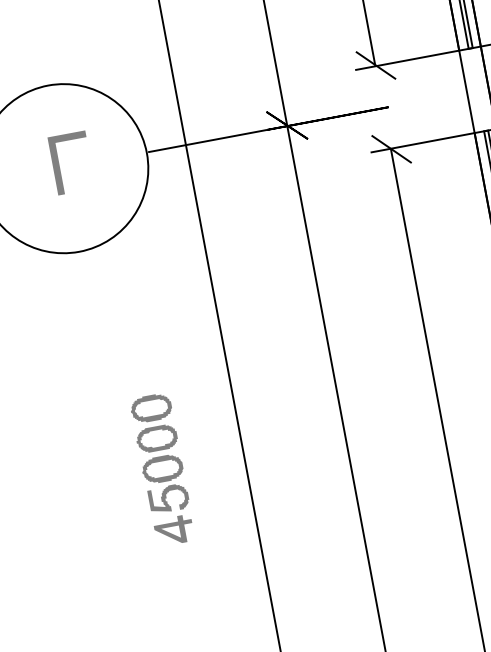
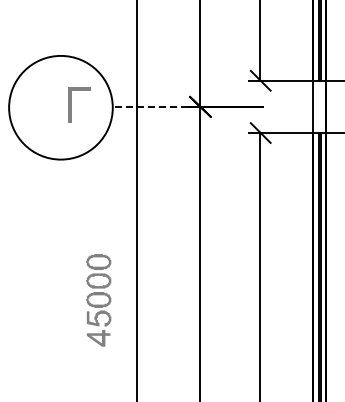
line: (207, 141) -> (150, 107), solid -> dashed
part: (58, 164) -> (71, 104), moved
part: (162, 470) -> (98, 300), moved

